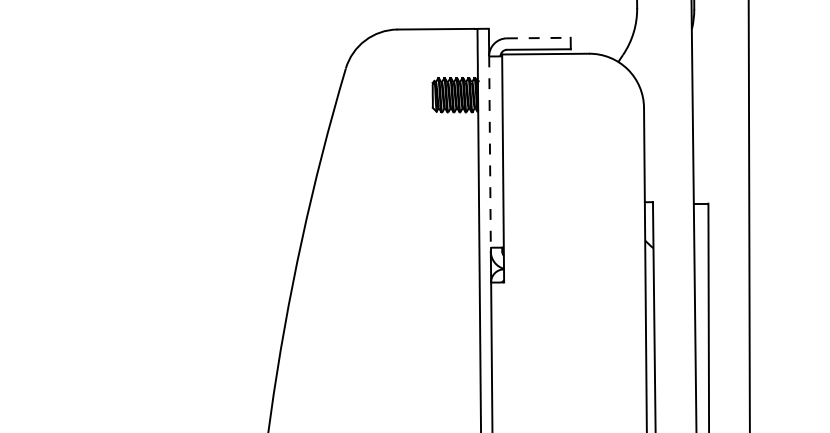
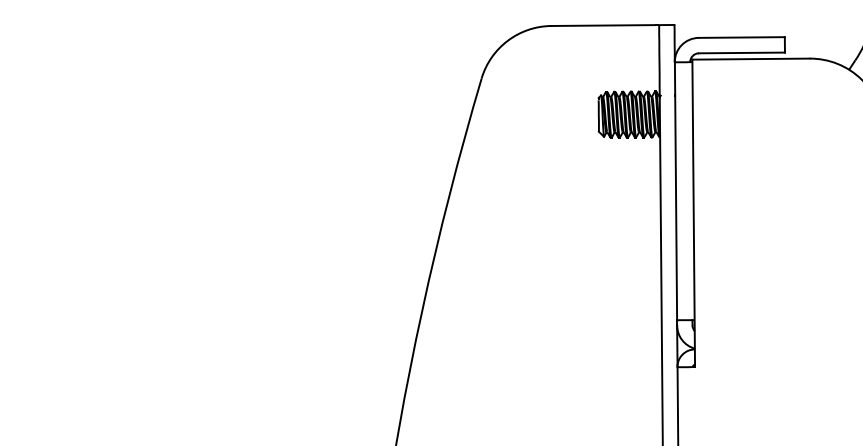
line: (538, 38) -> (741, 38), dashed -> solid
line: (490, 152) -> (676, 191), dashed -> solid

